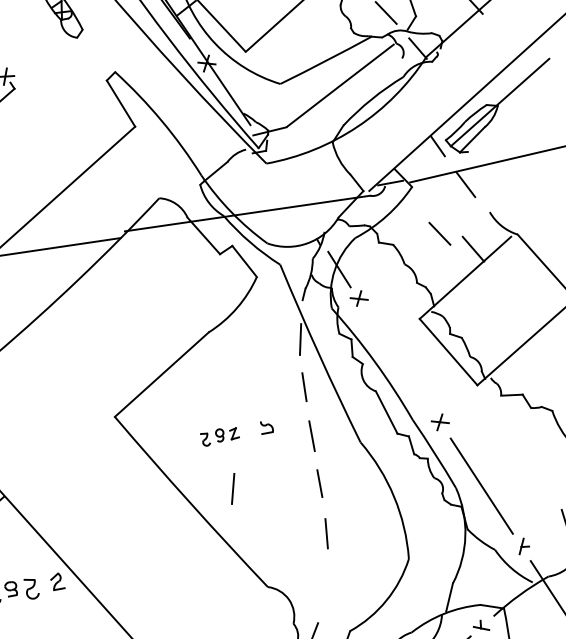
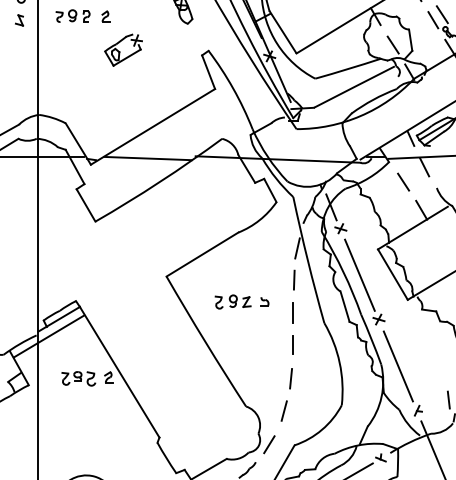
line: (439, 232) -> (403, 181), moved
line: (399, 361) -> (359, 274), added
part: (219, 435) -> (232, 301), size x1.43
line: (231, 488) -> (283, 410), moved

